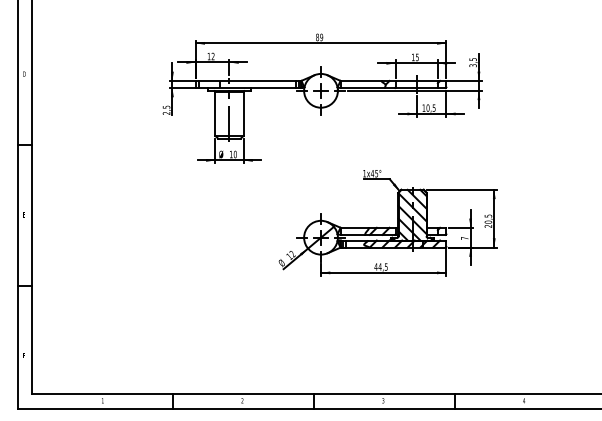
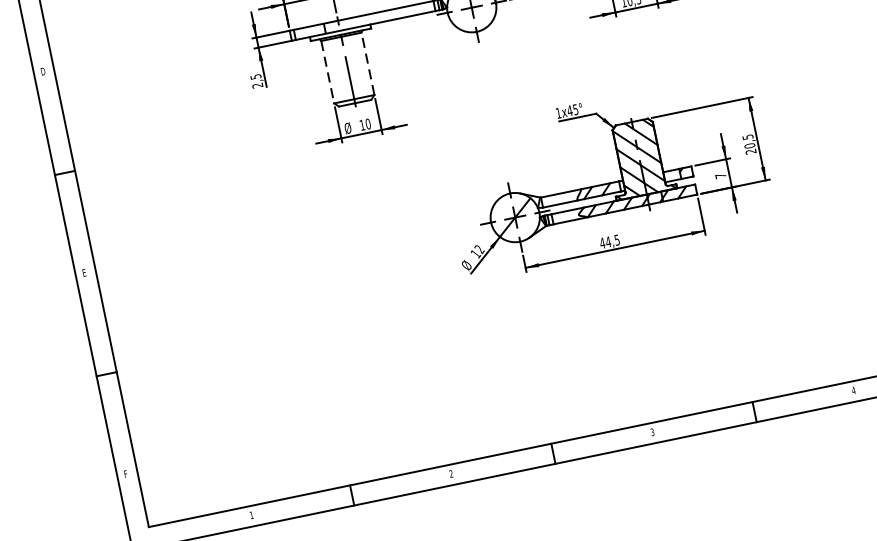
line: (215, 114) -> (328, 72), solid -> dashed
line: (243, 114) -> (368, 64), solid -> dashed

